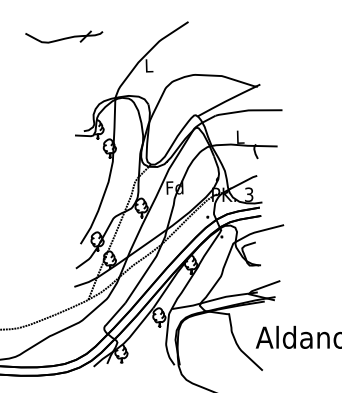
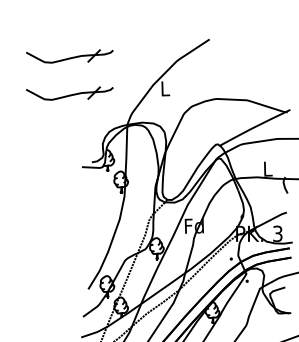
part: (64, 69) -> (70, 92), added

